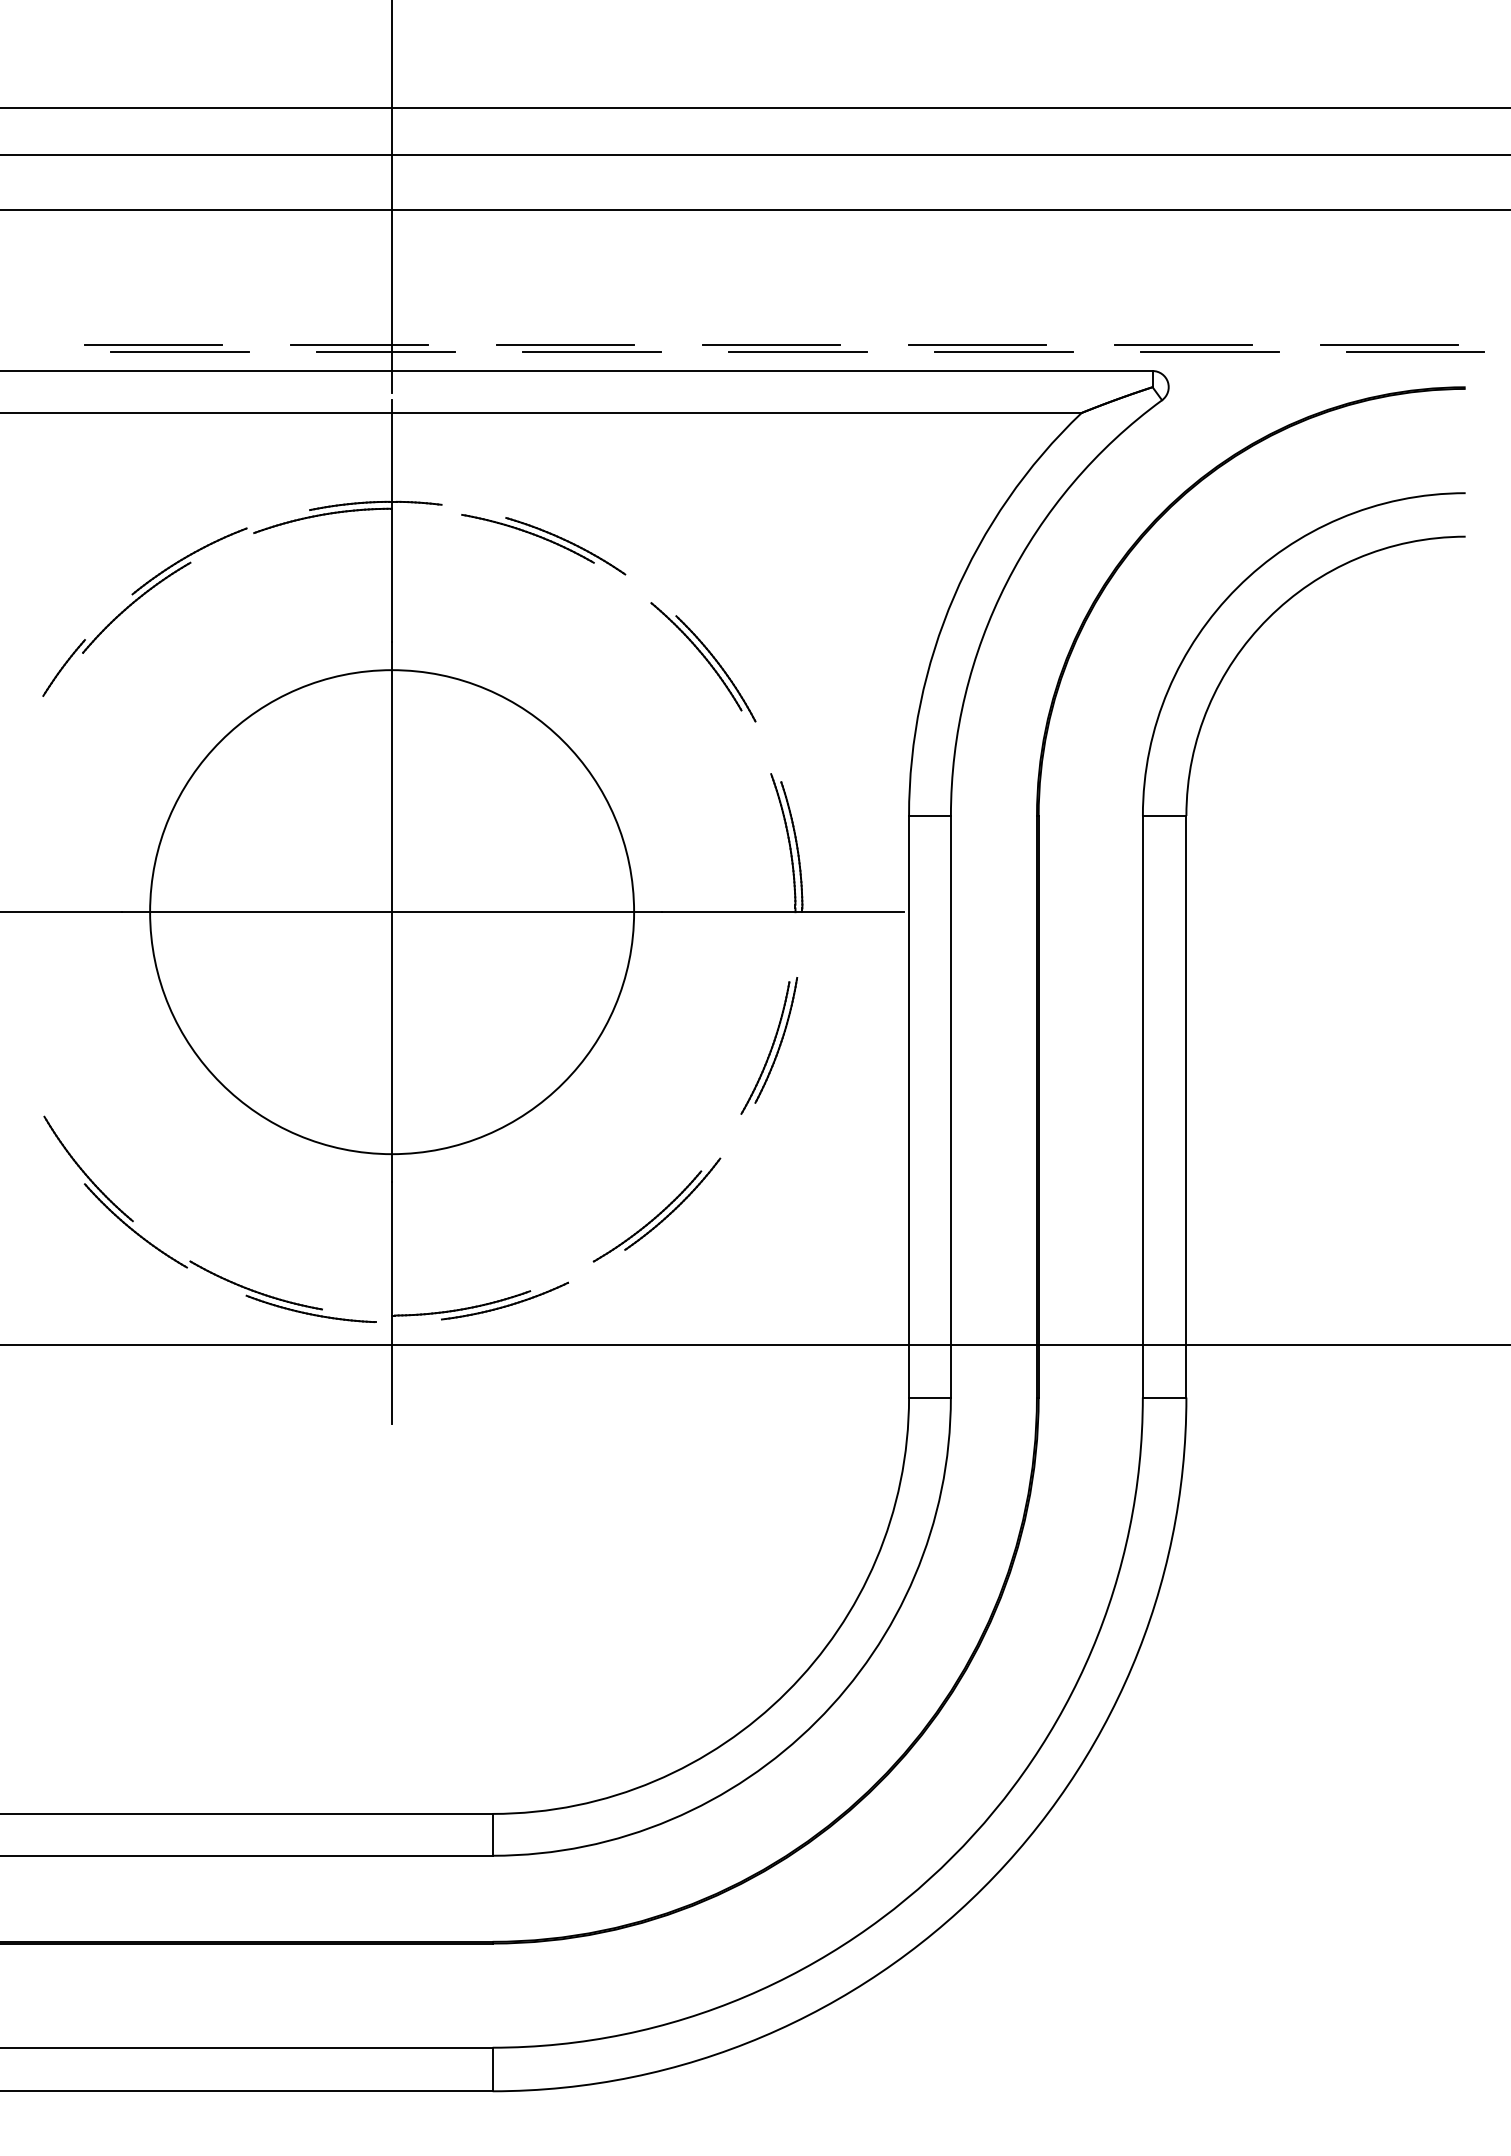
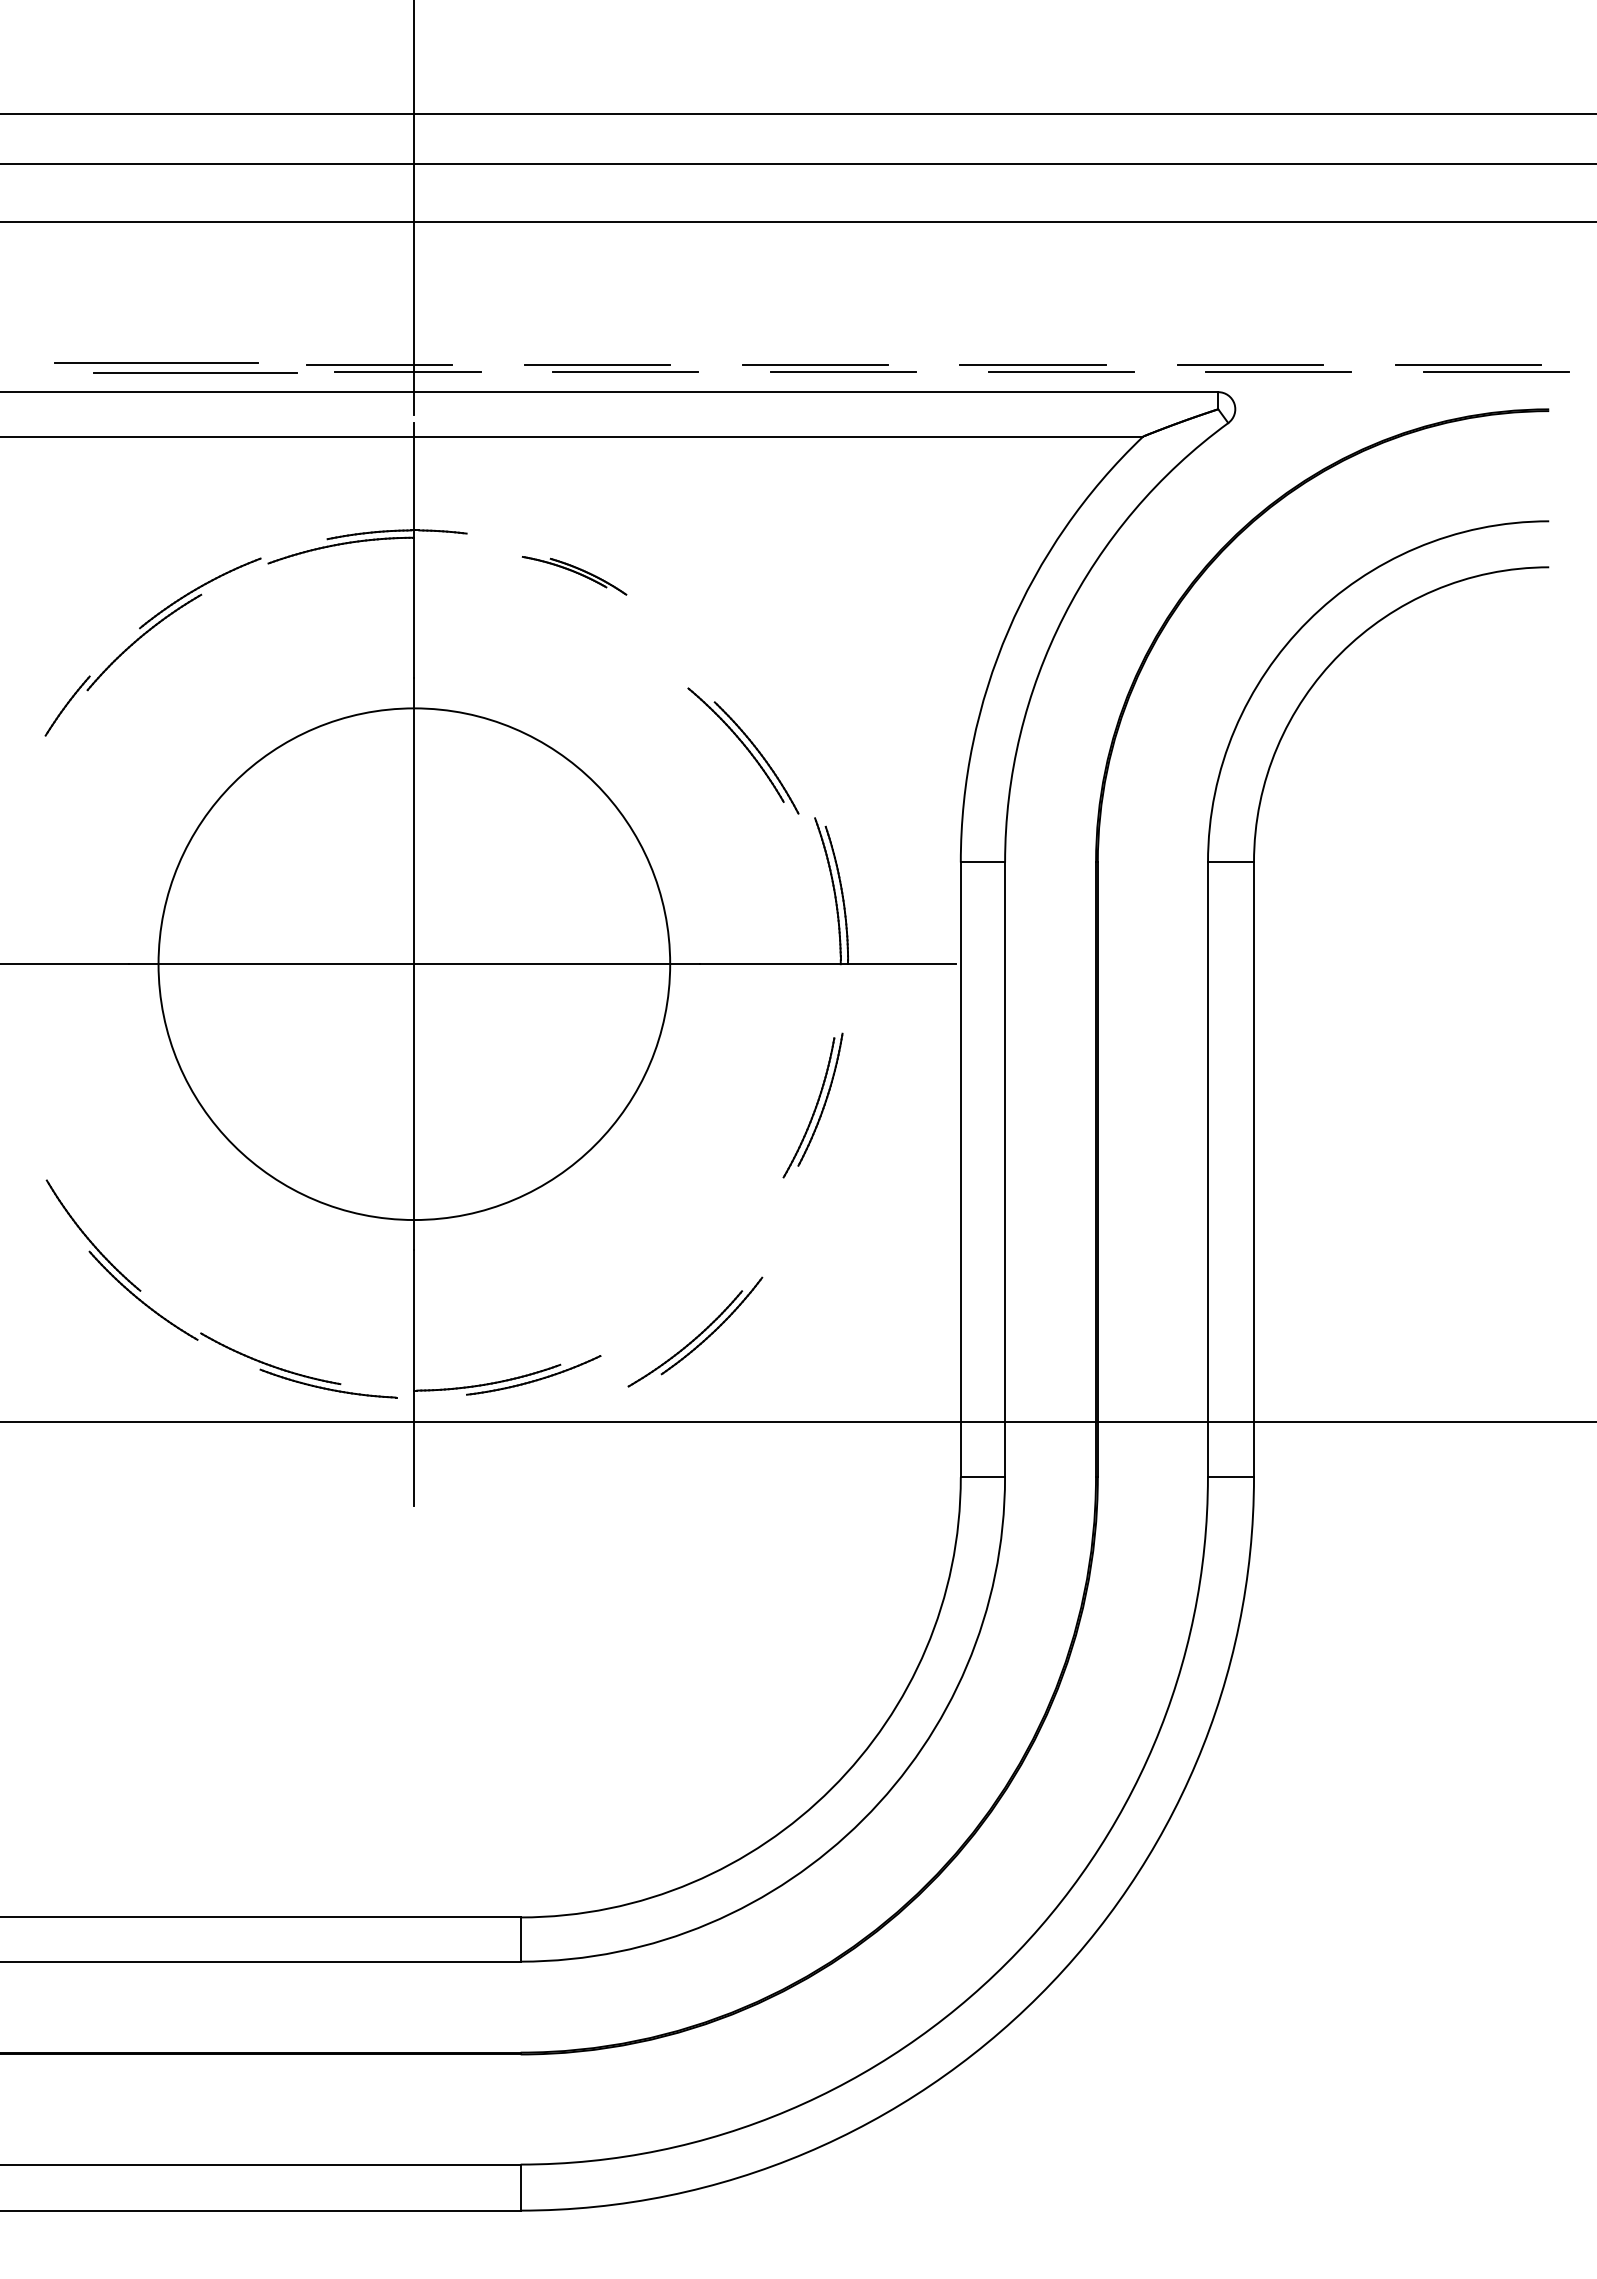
part: (167, 348) -> (176, 368), size x1.4
part: (543, 544) -> (574, 575), size x0.6
part: (703, 661) -> (743, 750), moved
part: (657, 1209) -> (695, 1331), moved

